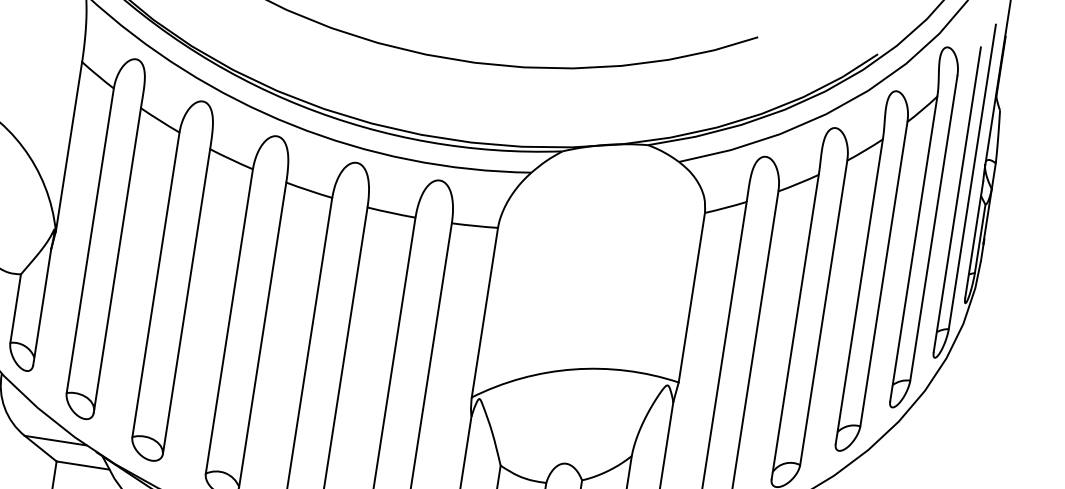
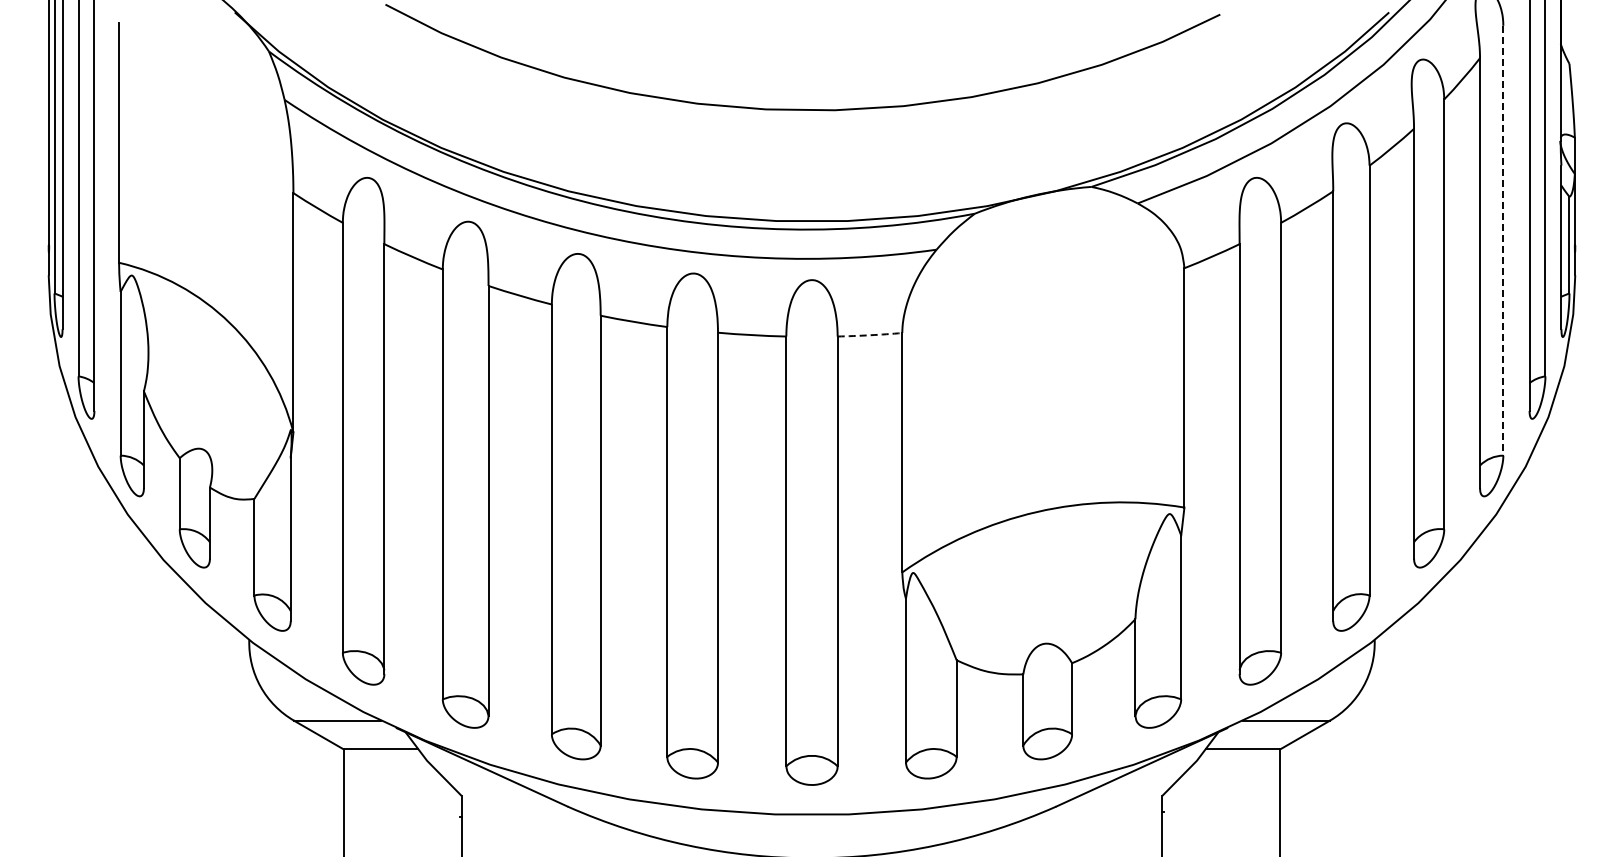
arc: (475, 226) -> (870, 335), solid -> dashed
line: (933, 228) -> (1503, 240), solid -> dashed

